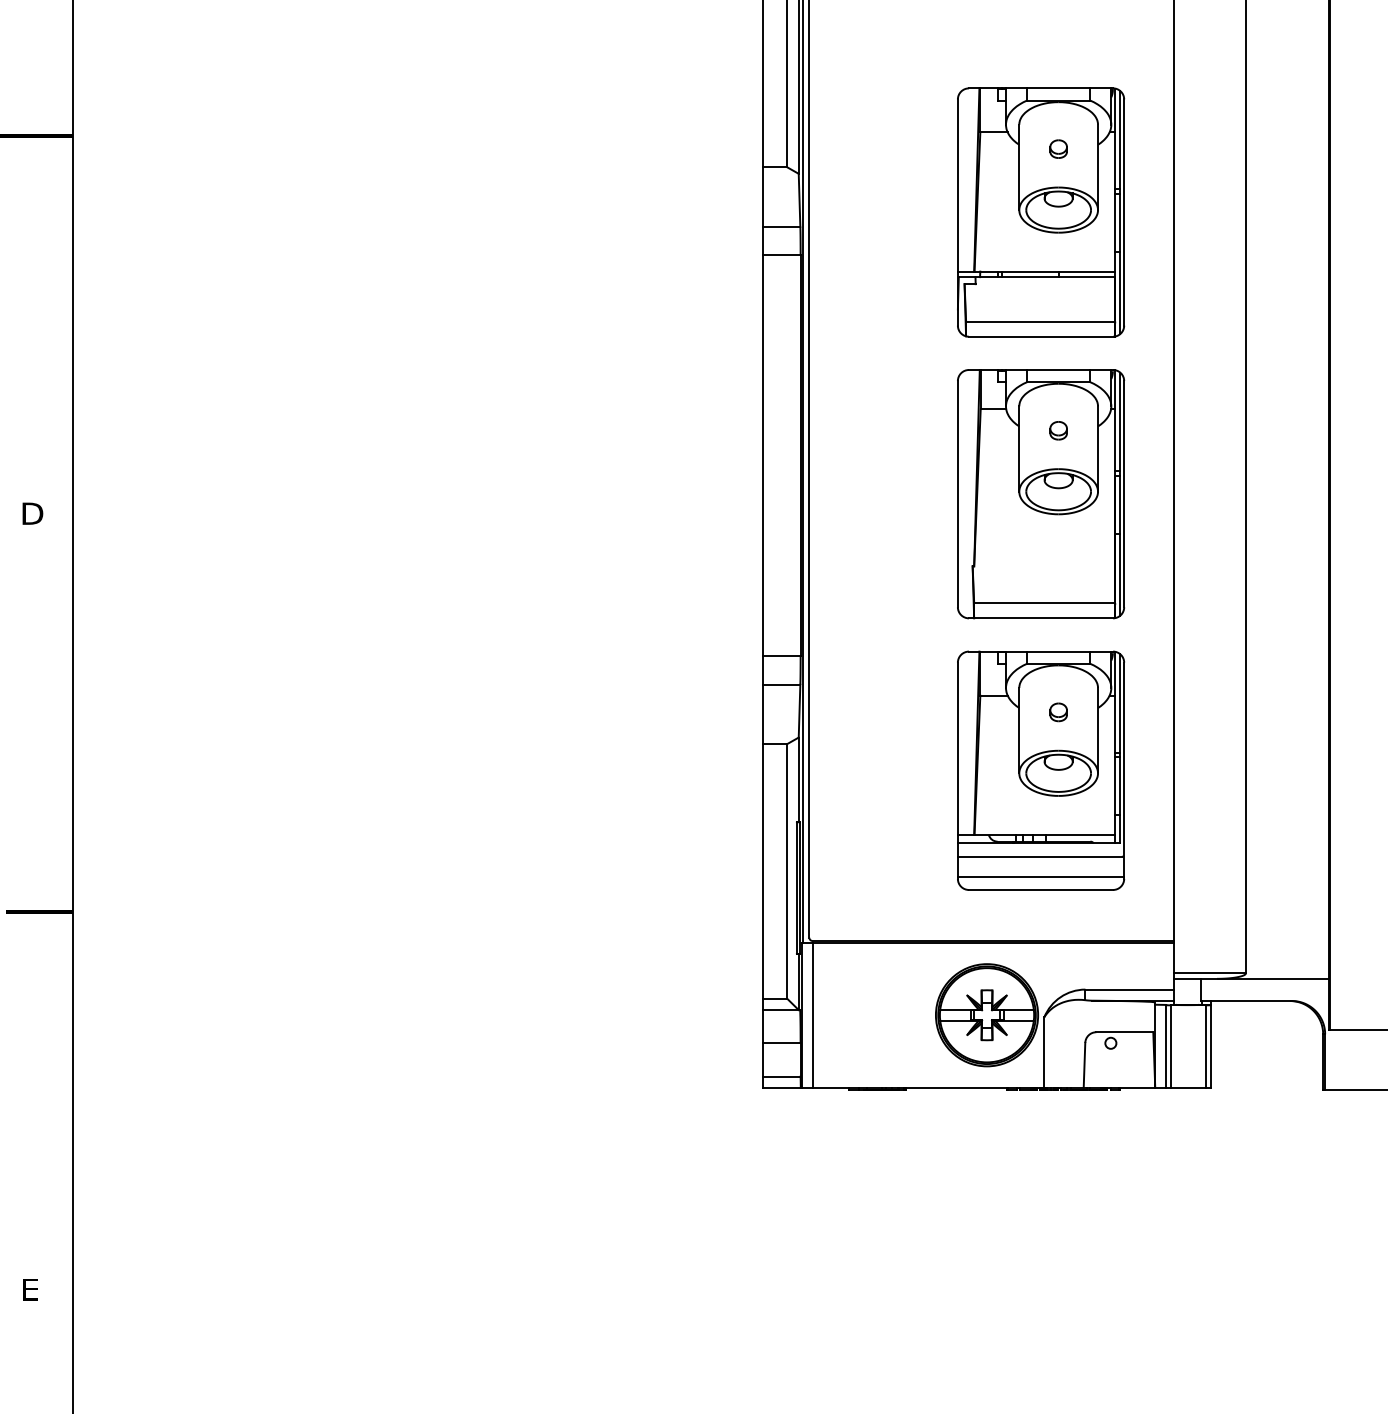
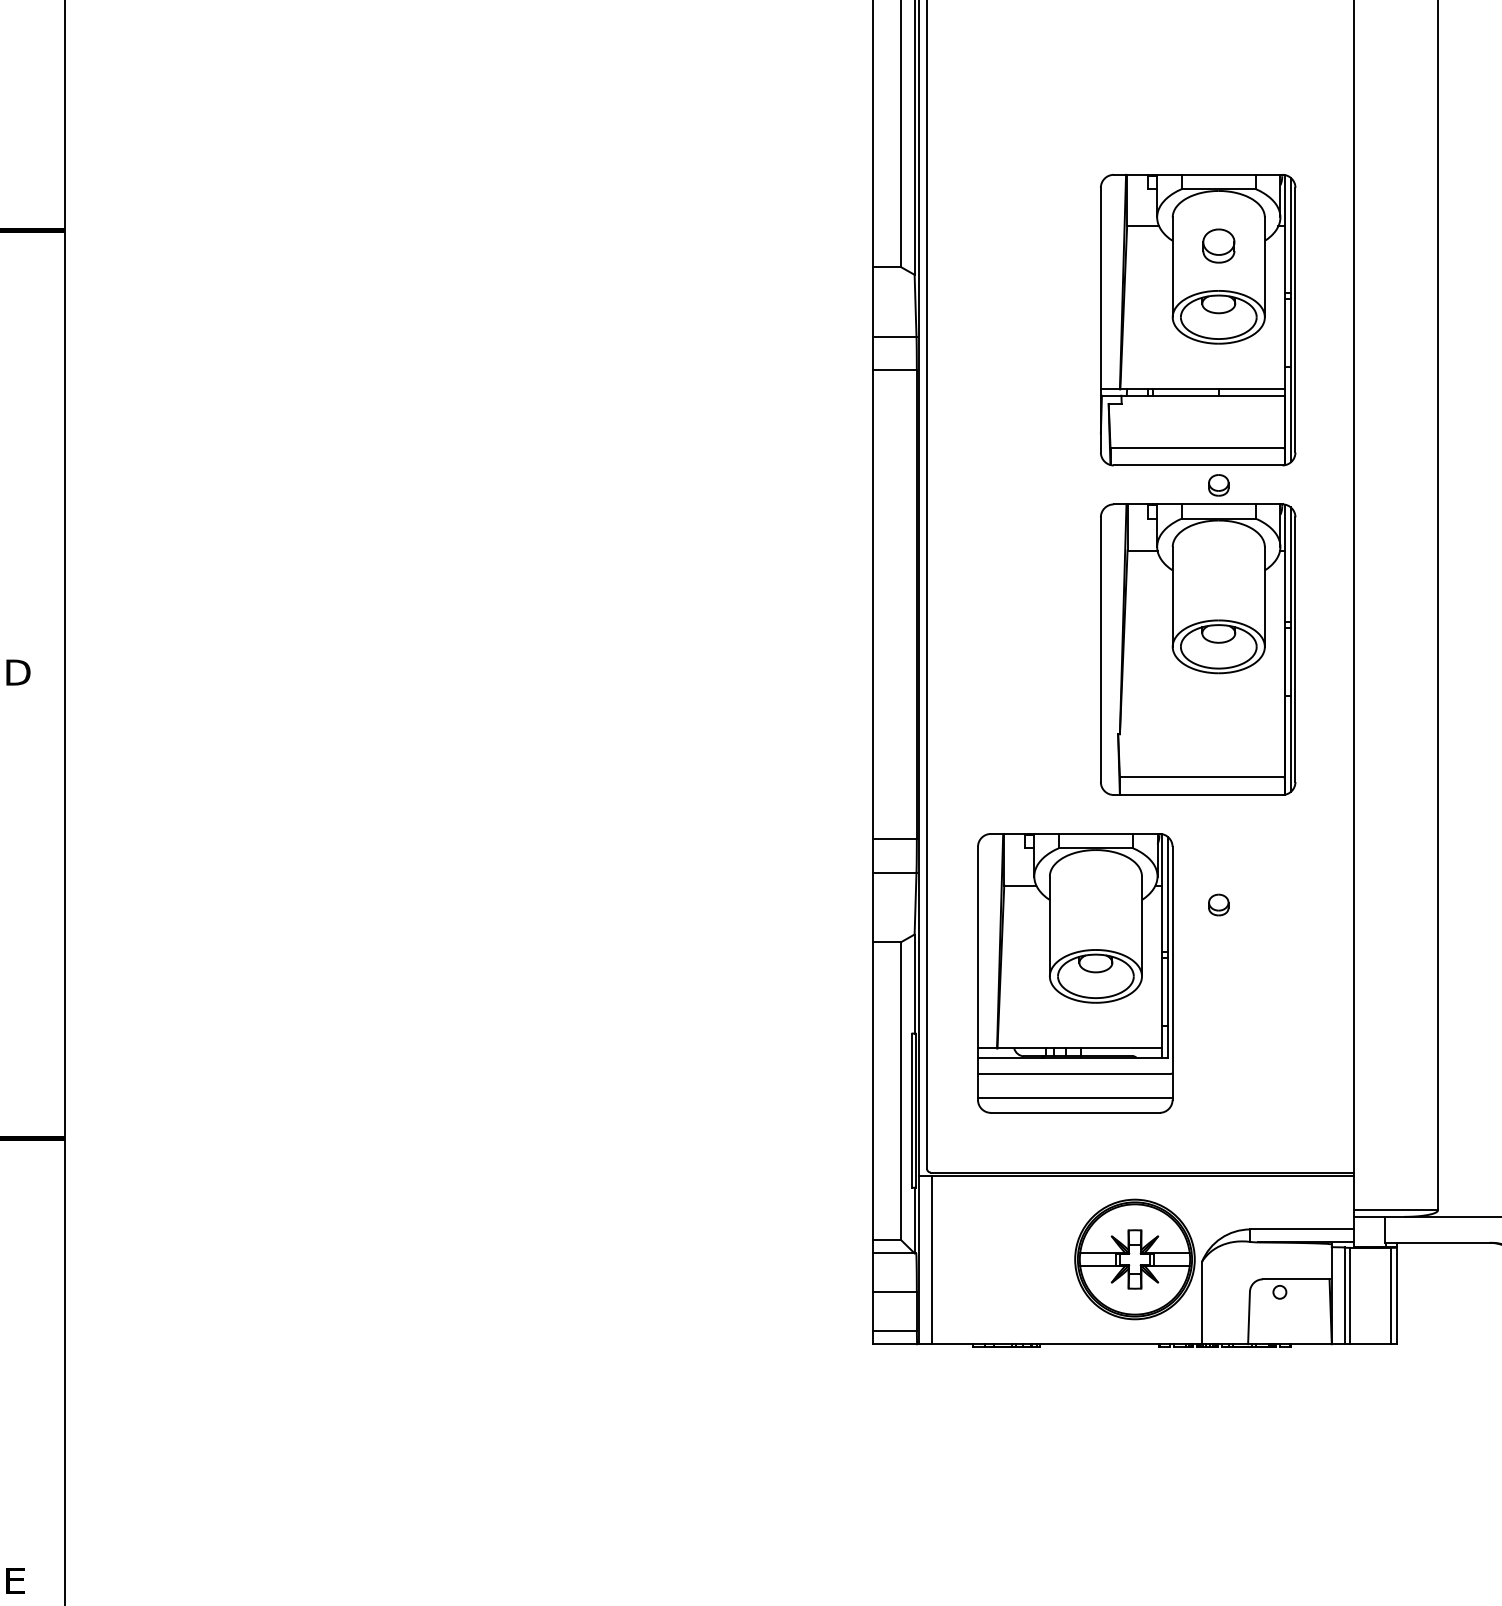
part: (1058, 148) -> (1218, 245), size x1.6
part: (1058, 430) -> (1218, 485), moved
part: (1041, 770) -> (1075, 973), moved

